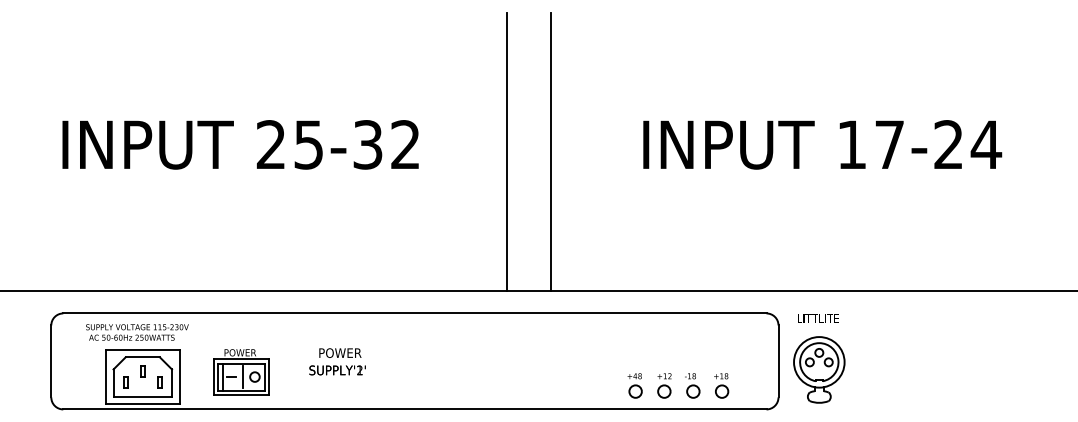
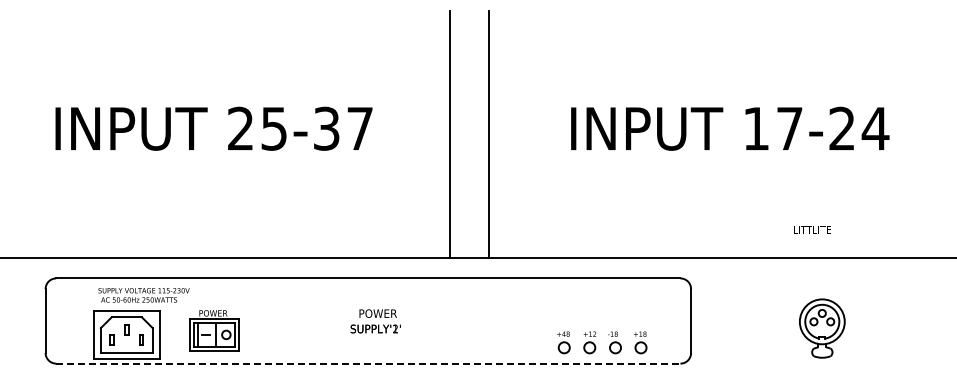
text: (404, 144) -> (359, 128), 25-32 -> 25-37
text: (818, 318) -> (812, 229), moved
text: (136, 332) -> (143, 295), moved
text: (337, 361) -> (375, 321), moved
part: (819, 369) -> (822, 328), moved
line: (415, 409) -> (368, 363), solid -> dashed

